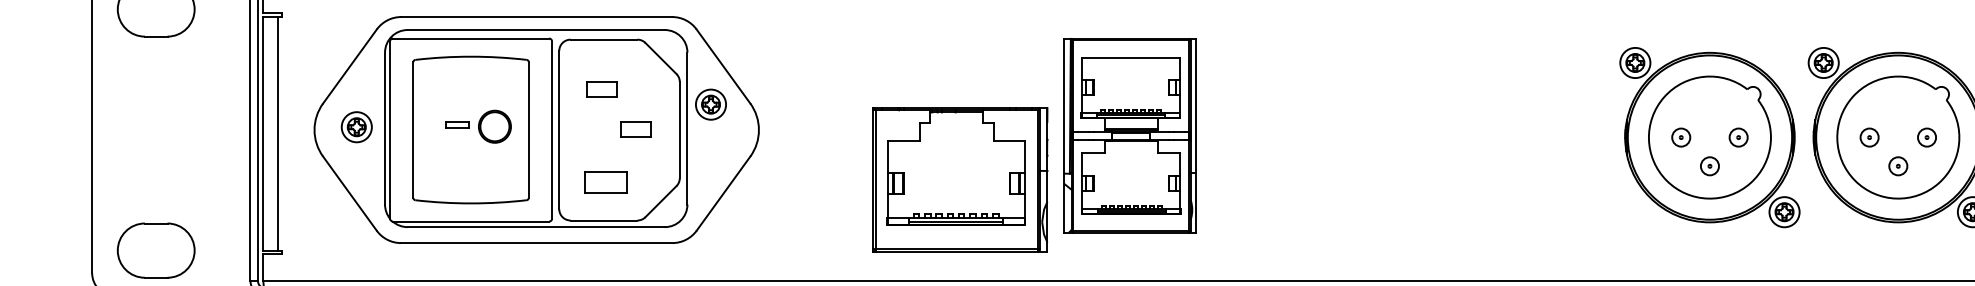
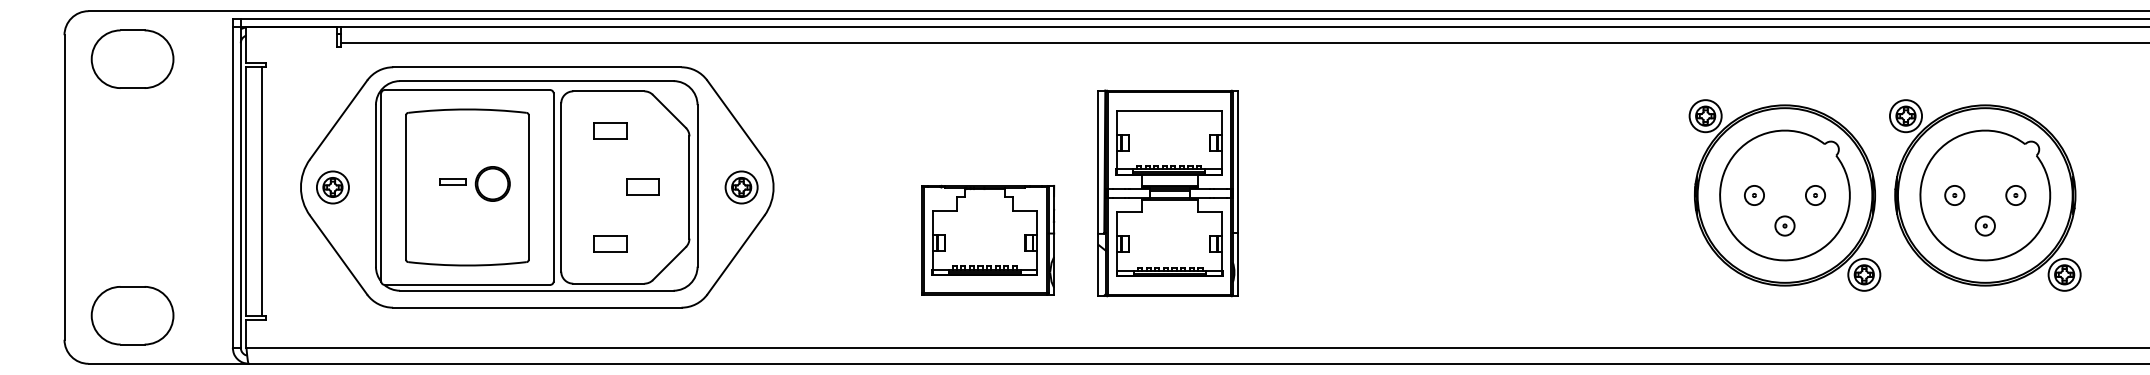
part: (601, 88) -> (610, 130), moved
part: (710, 104) -> (741, 187), moved
part: (356, 127) -> (332, 187), moved
part: (961, 178) -> (988, 239), size x0.71
part: (605, 182) -> (610, 243), size x0.71

